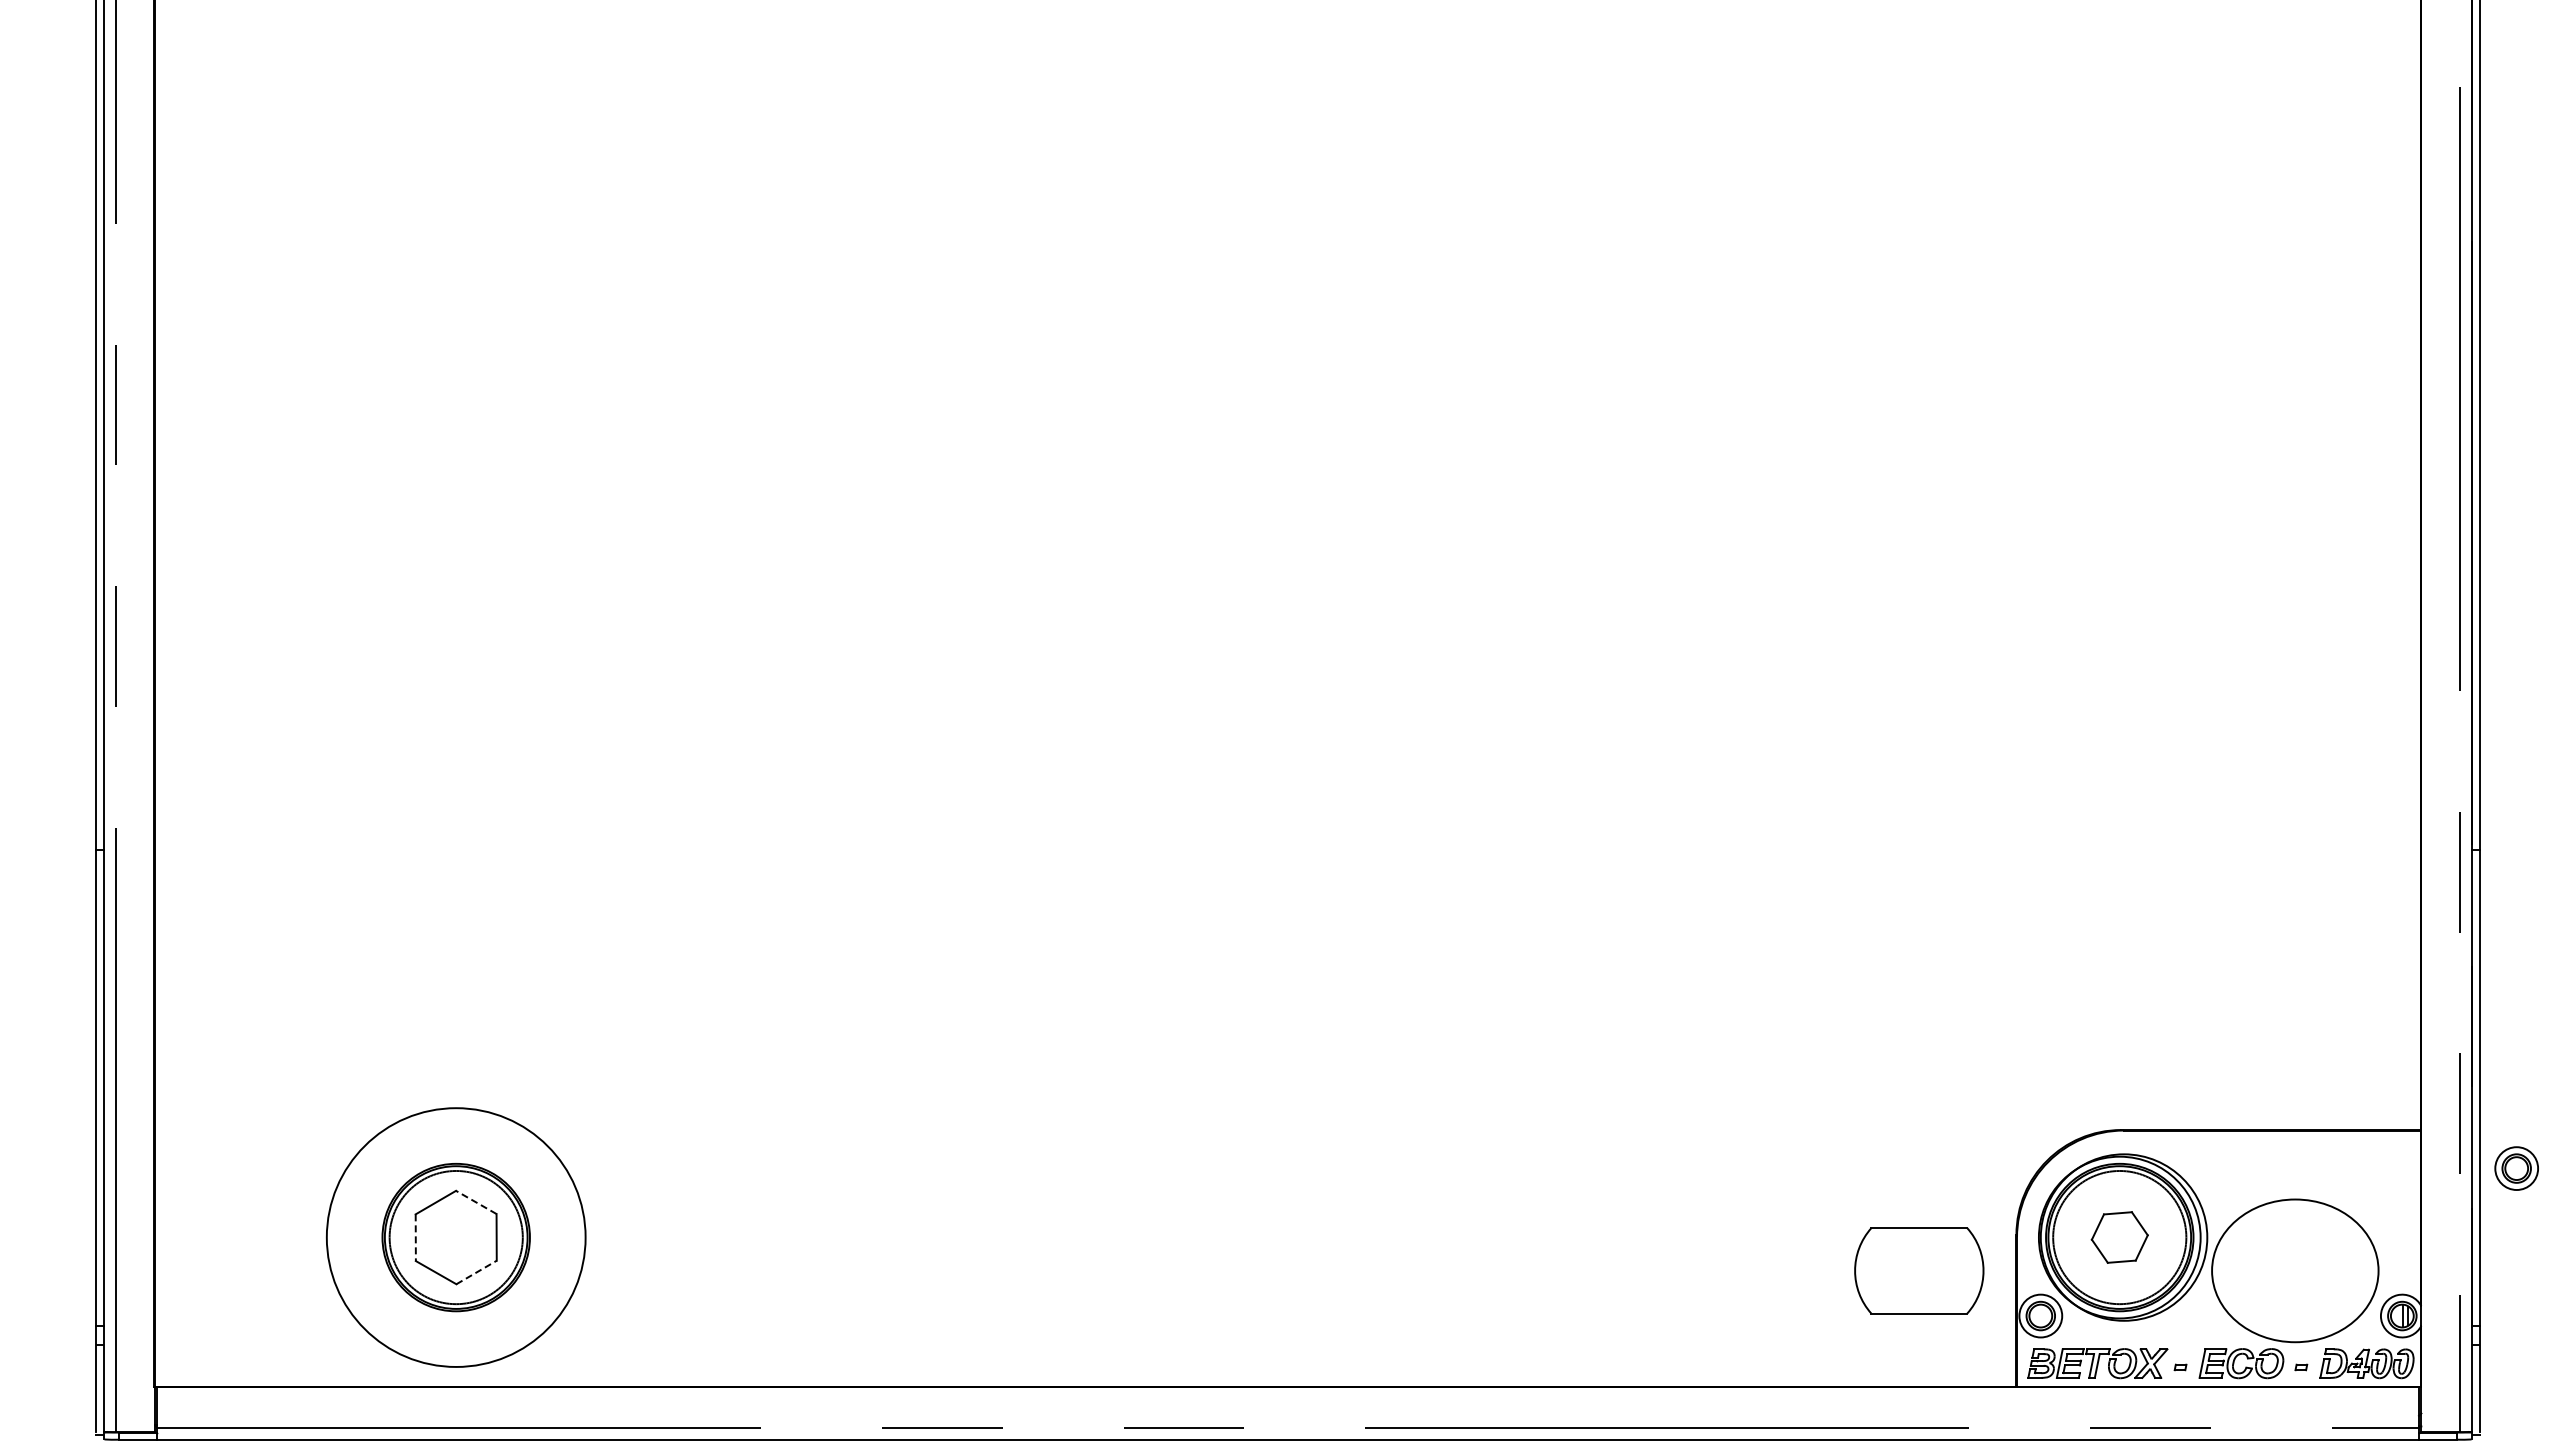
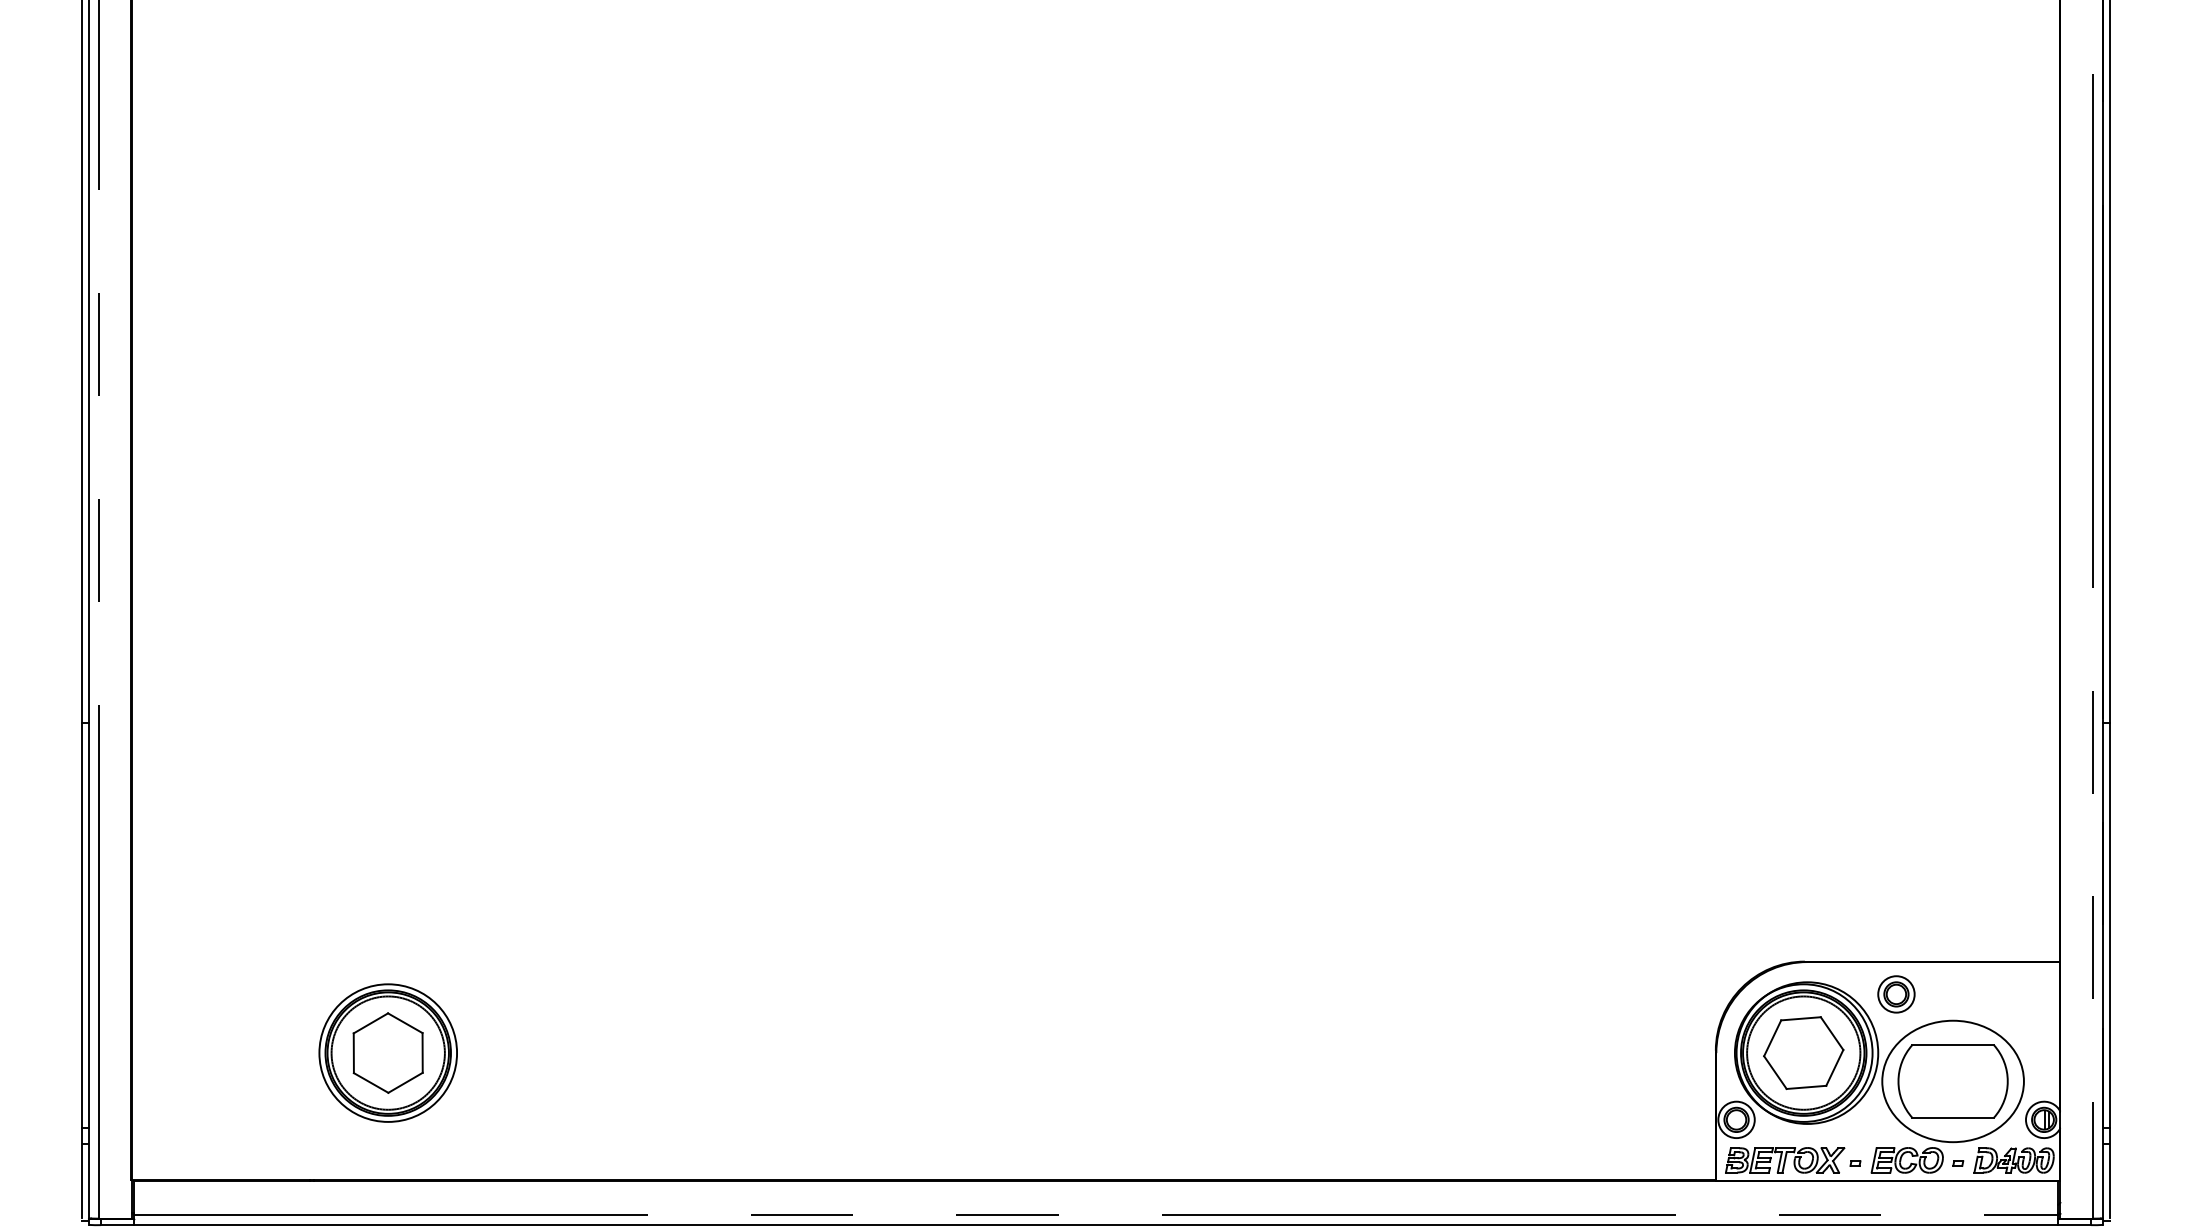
part: (2516, 1168) -> (1896, 994), moved
line: (475, 1202) -> (404, 1023), dashed -> solid
circle: (456, 1237) -> (388, 1053), size x0.62
part: (2119, 1237) -> (1803, 1053), size x1.67
line: (415, 1238) -> (353, 1053), dashed -> solid
part: (1919, 1270) -> (1953, 1081), moved
line: (477, 1272) -> (406, 1082), dashed -> solid

